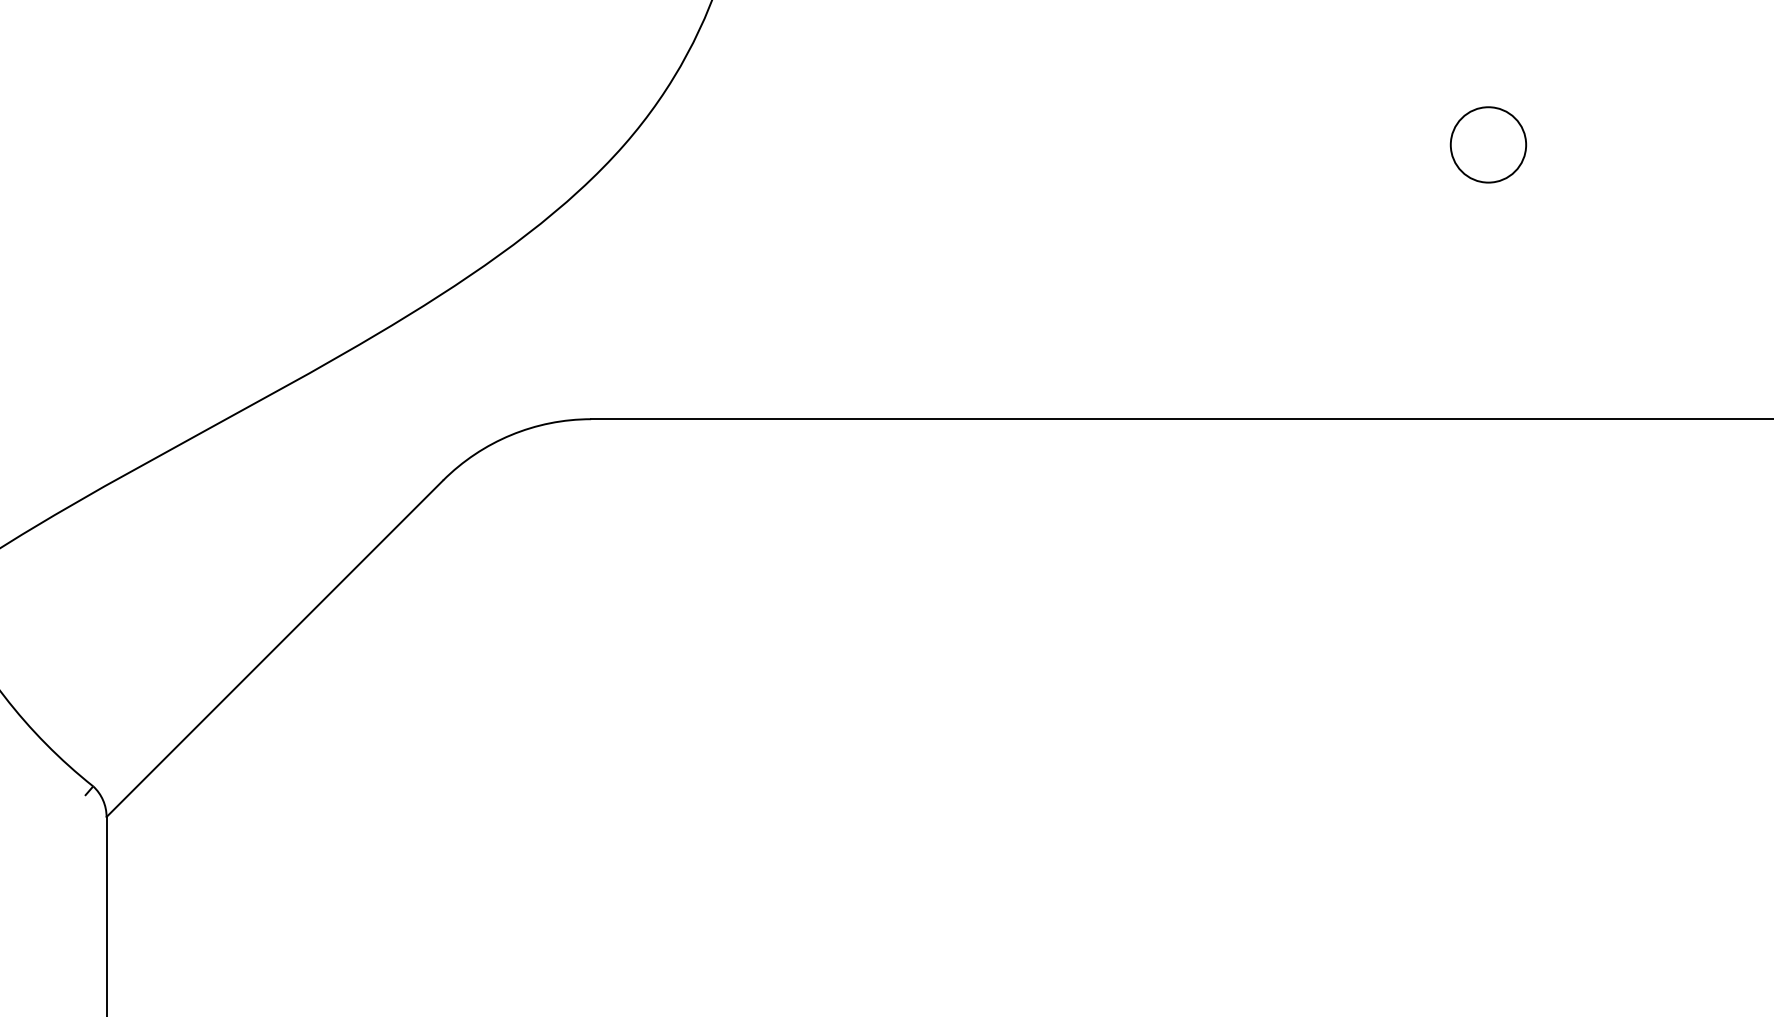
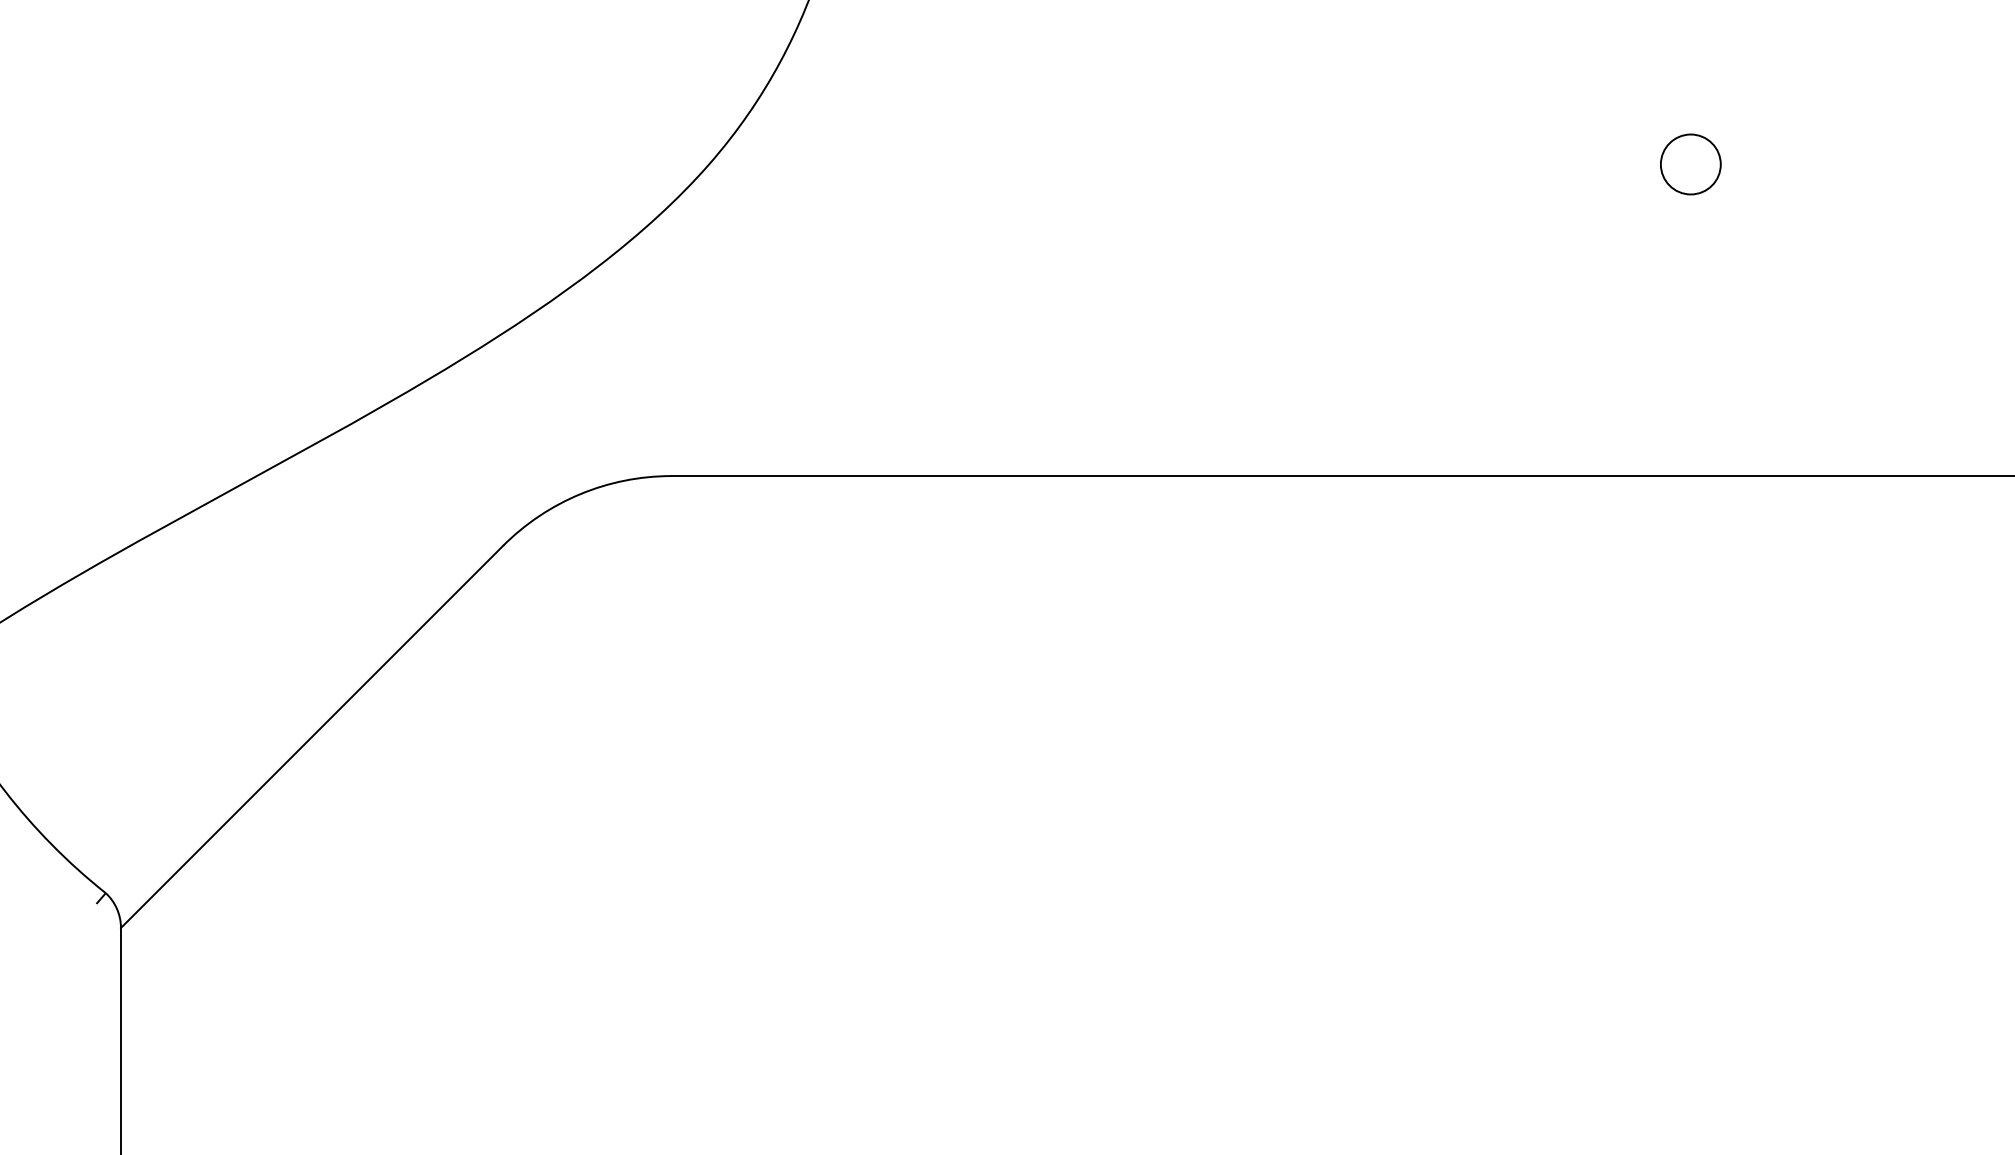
circle: (1488, 144) -> (1690, 164), size x0.7

